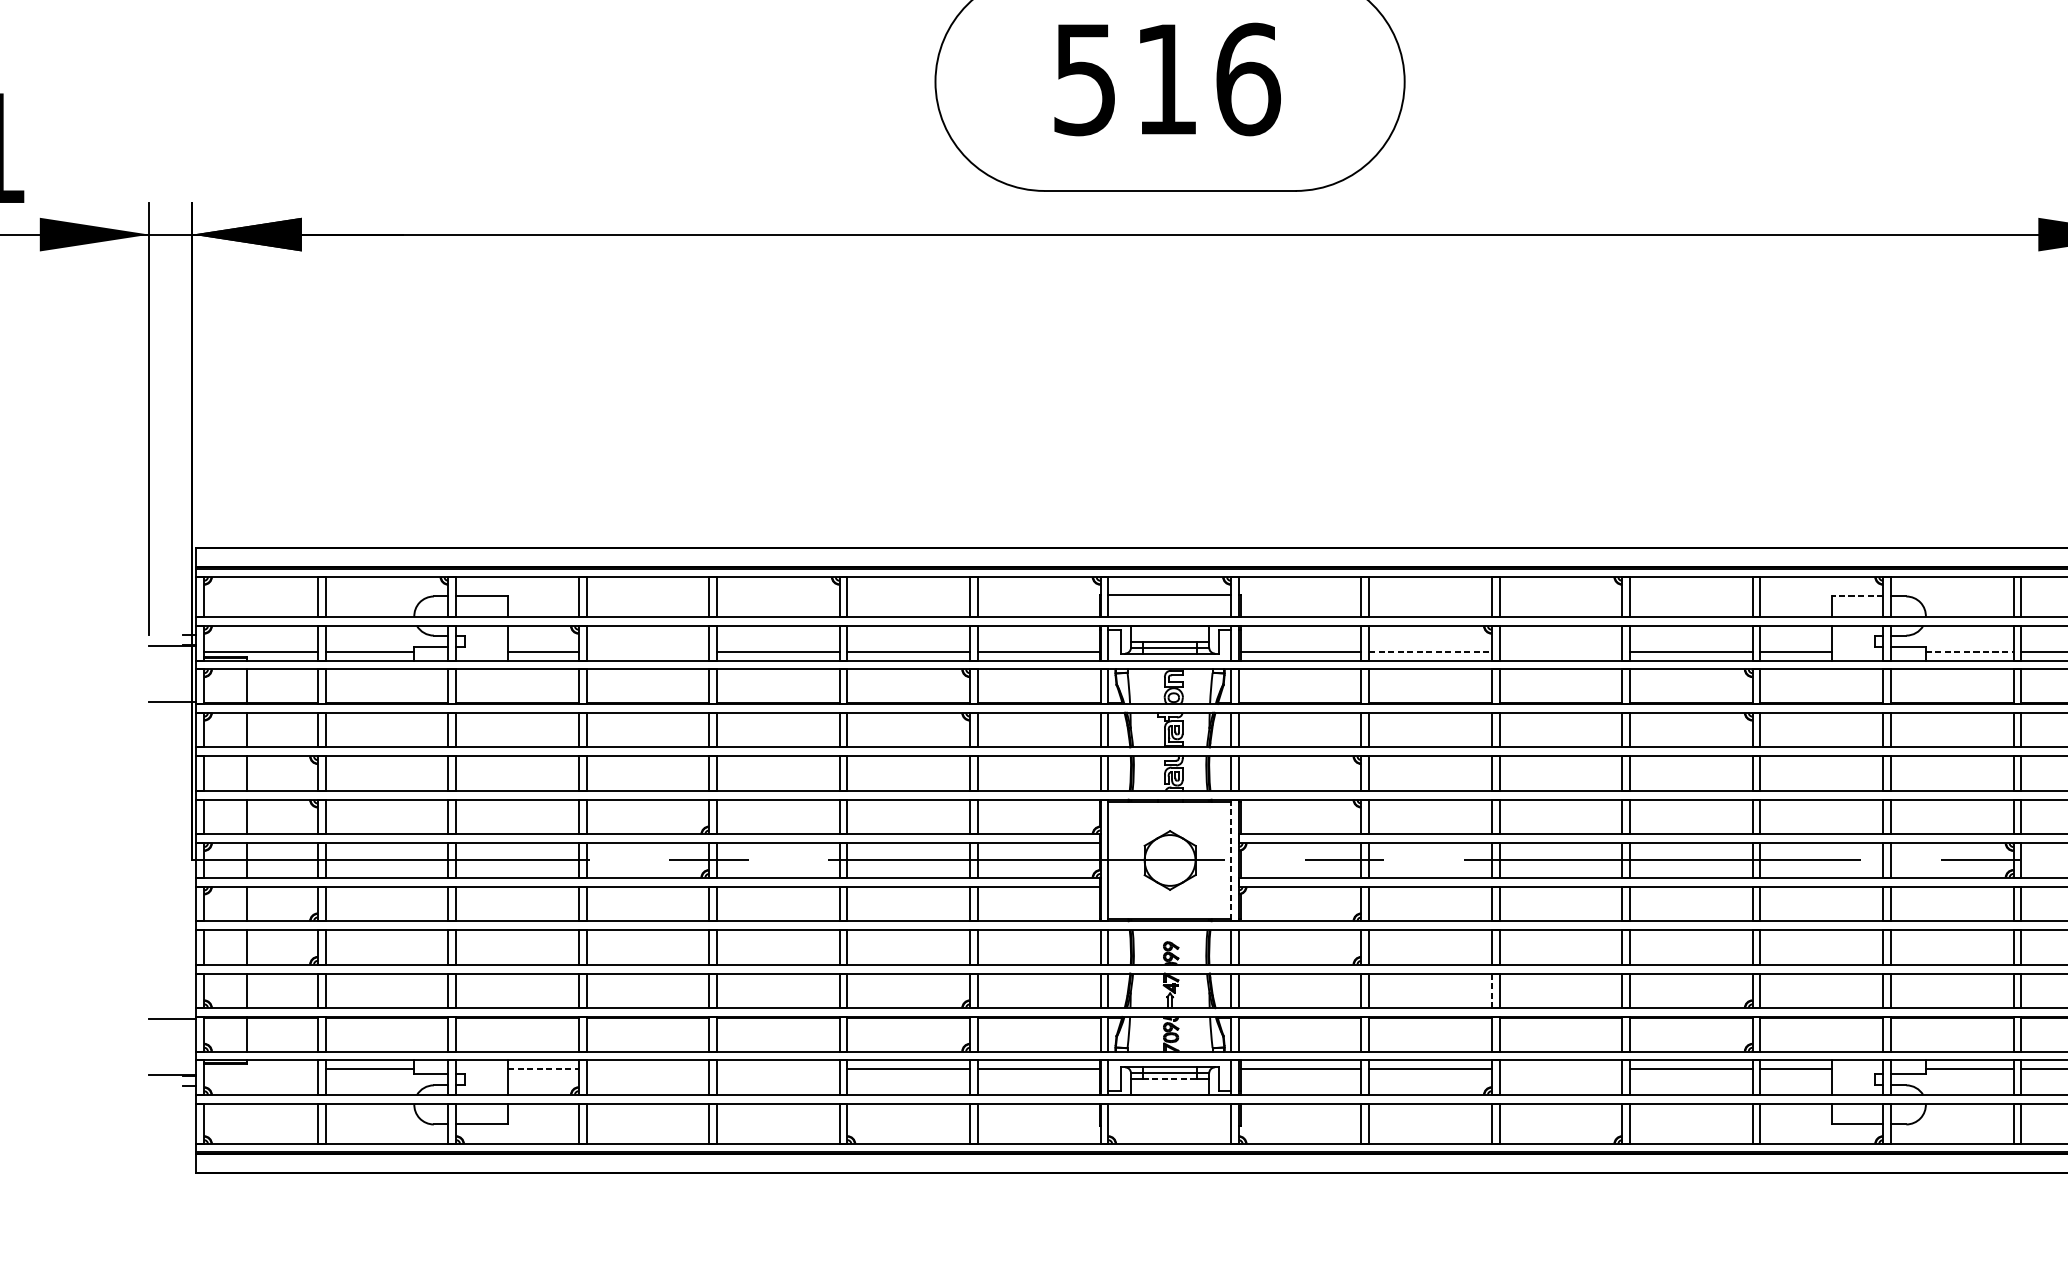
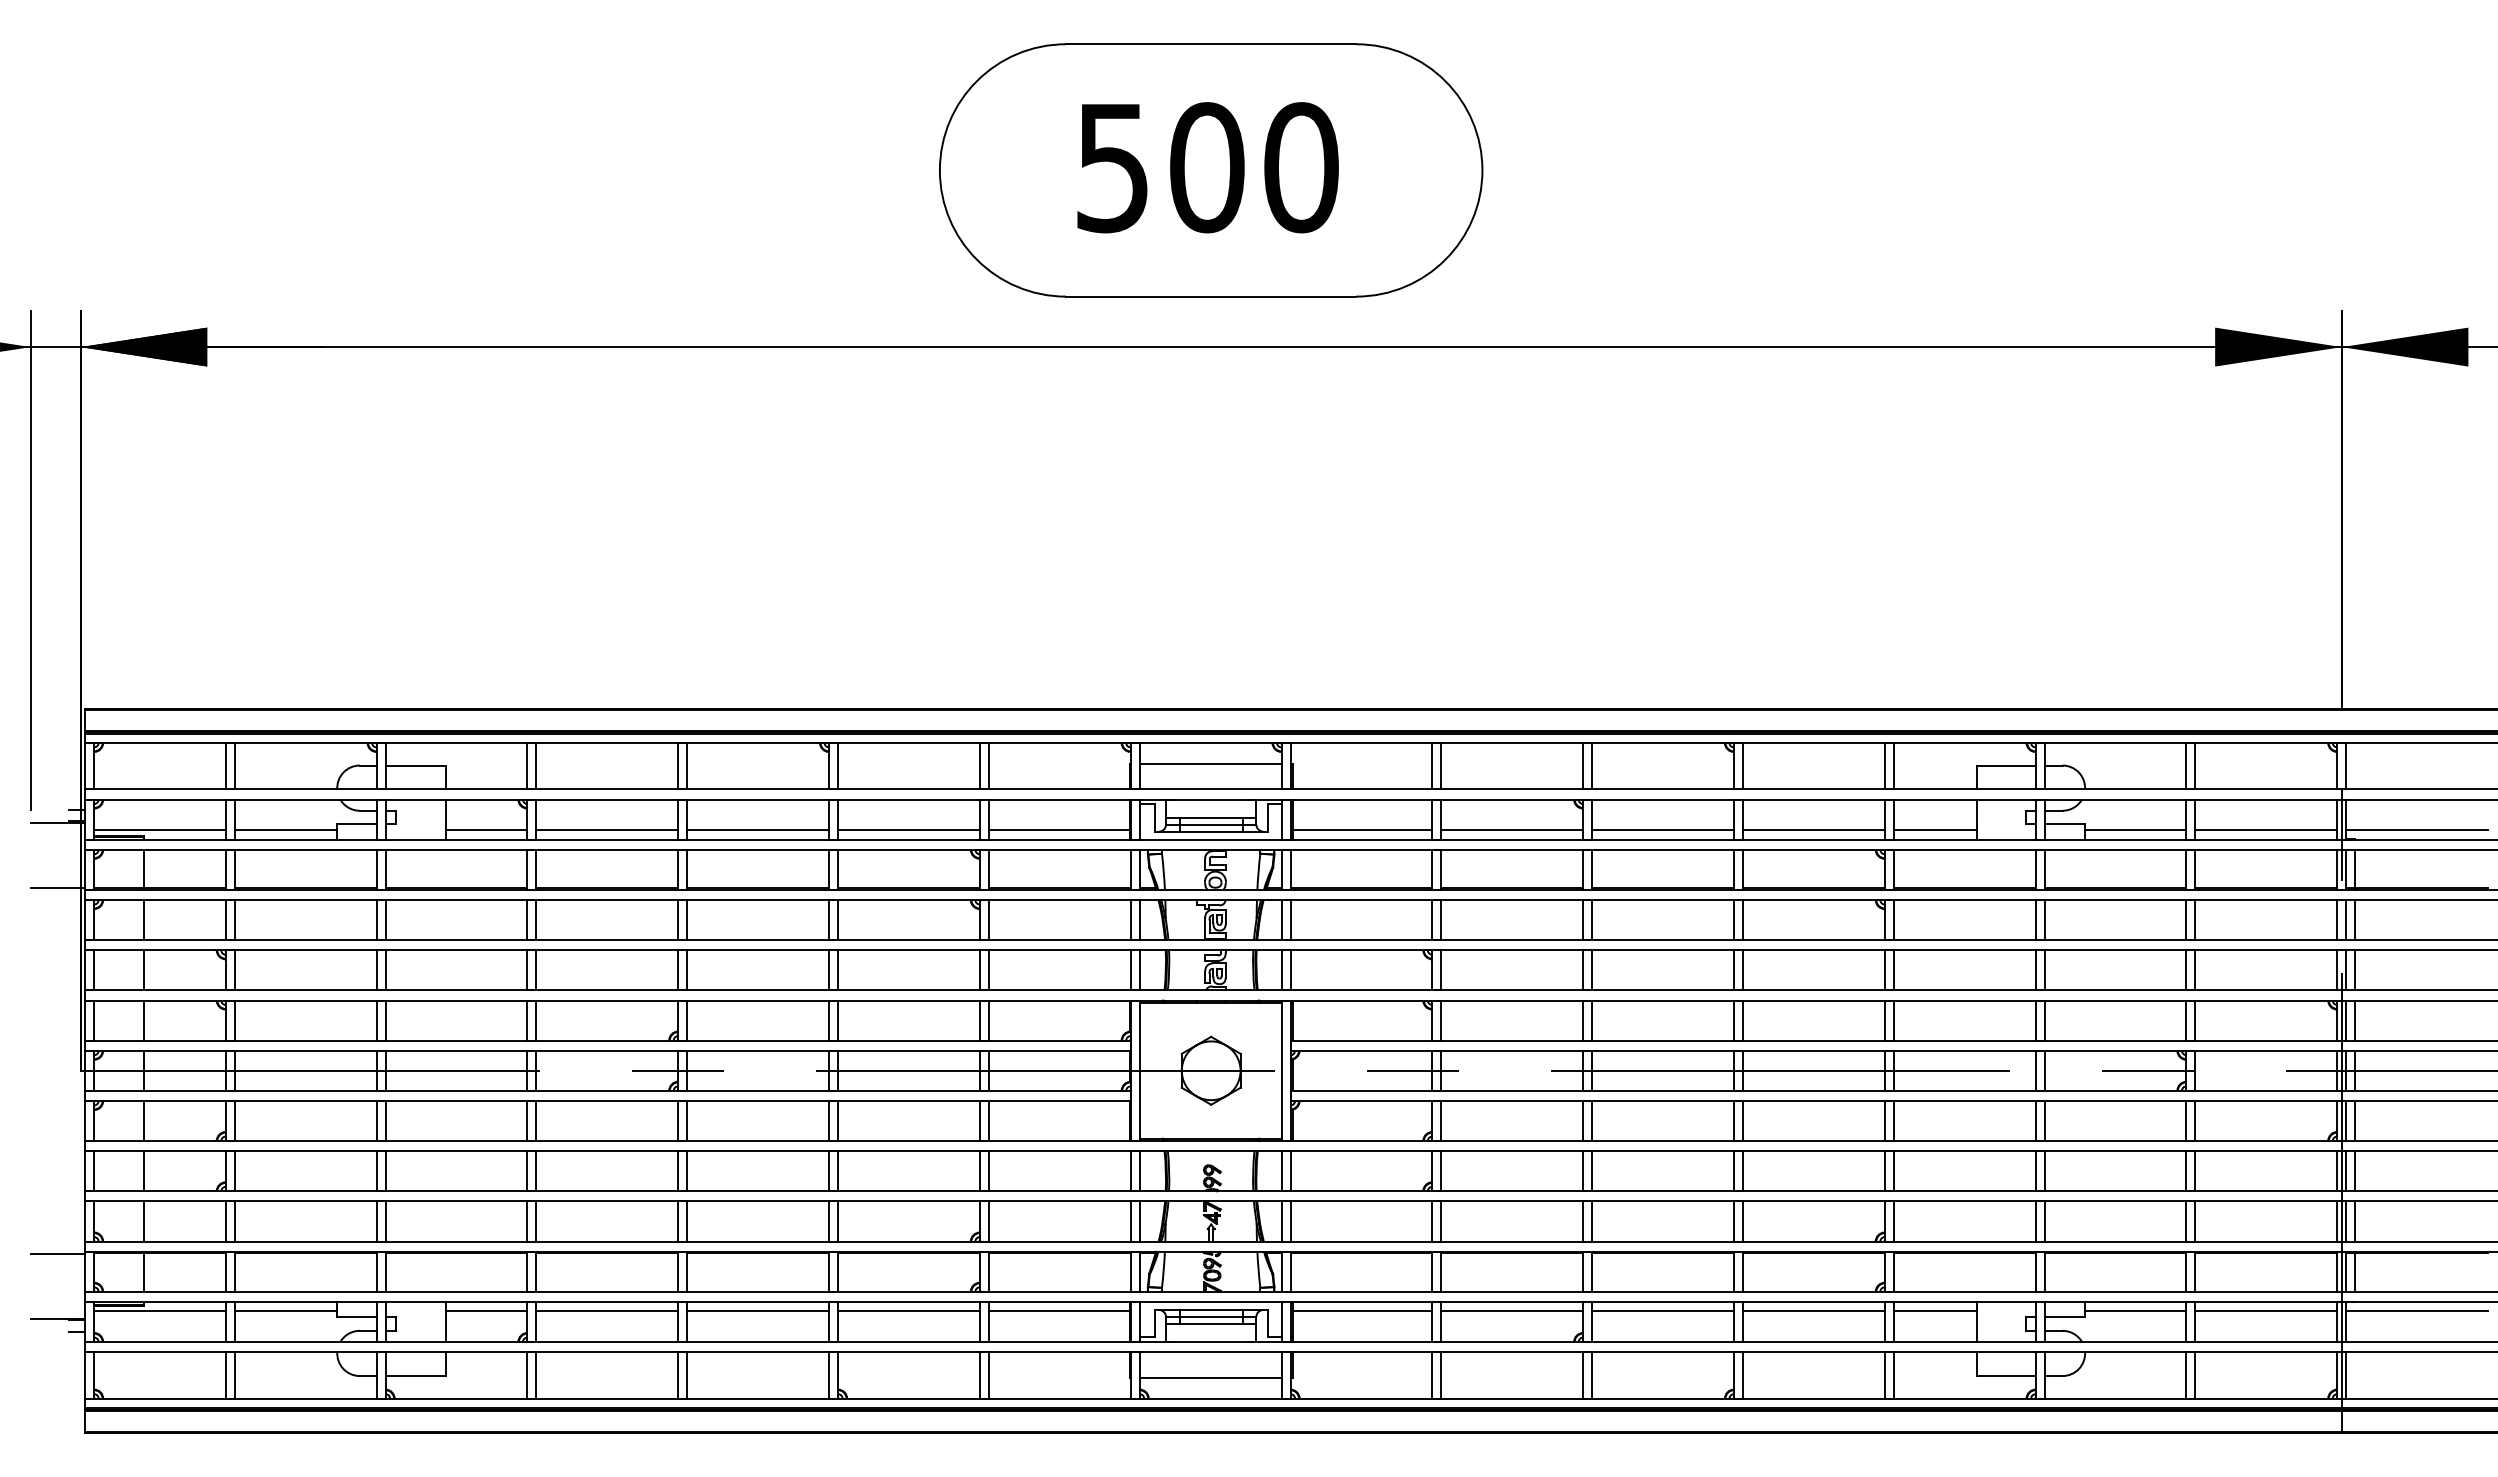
text: (1207, 79) -> (1254, 167), 516 -> 500
line: (1857, 596) -> (2006, 765), dashed -> solid
line: (648, 652) -> (607, 830), added
line: (1430, 652) -> (1512, 830), dashed -> solid
line: (1560, 652) -> (1662, 830), added
line: (1969, 652) -> (2135, 830), dashed -> solid
line: (1230, 861) -> (1281, 1071), dashed -> solid
line: (1492, 991) -> (1583, 1222), dashed -> solid
line: (260, 1068) -> (159, 1311), added
line: (543, 1068) -> (486, 1311), dashed -> solid
line: (648, 1068) -> (607, 1311), added
line: (778, 1068) -> (758, 1311), added
line: (1560, 1068) -> (1662, 1311), added
line: (1170, 1079) -> (1211, 1323), dashed -> solid
line: (1169, 1125) -> (1210, 1377), added

